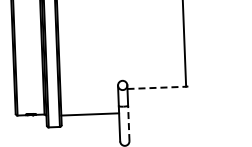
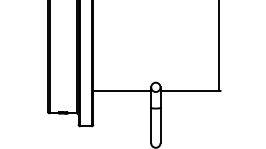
line: (157, 88) -> (190, 91), dashed -> solid
line: (90, 114) -> (122, 91), moved
line: (128, 123) -> (160, 125), dashed -> solid

